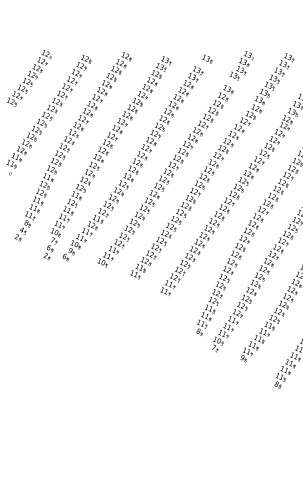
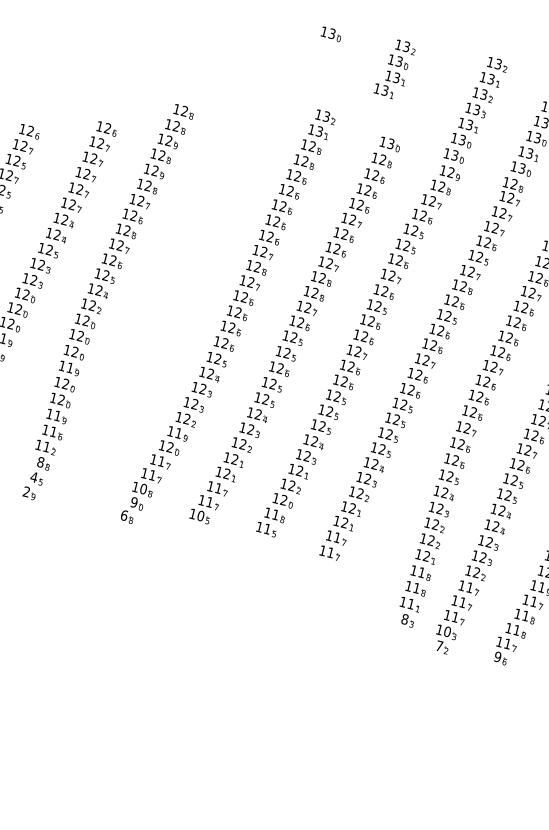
part: (207, 58) -> (330, 33), moved
part: (241, 65) -> (393, 68), moved
part: (107, 158) -> (177, 313), removed

